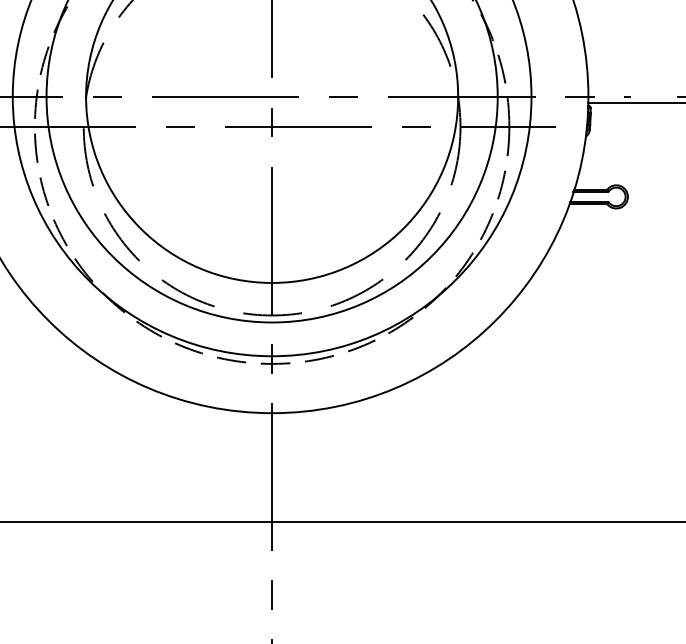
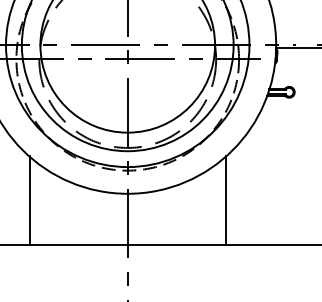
line: (62, 427) -> (29, 200), added
line: (480, 427) -> (225, 200), added

